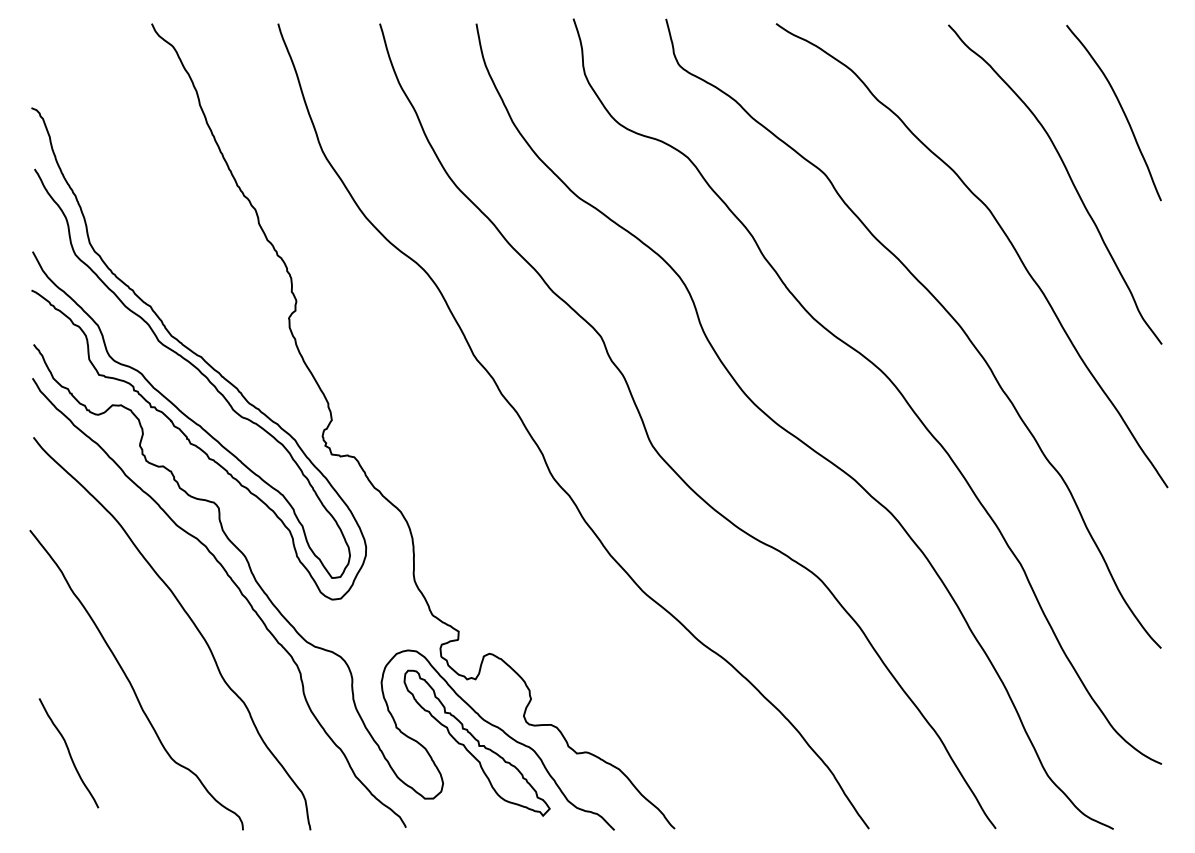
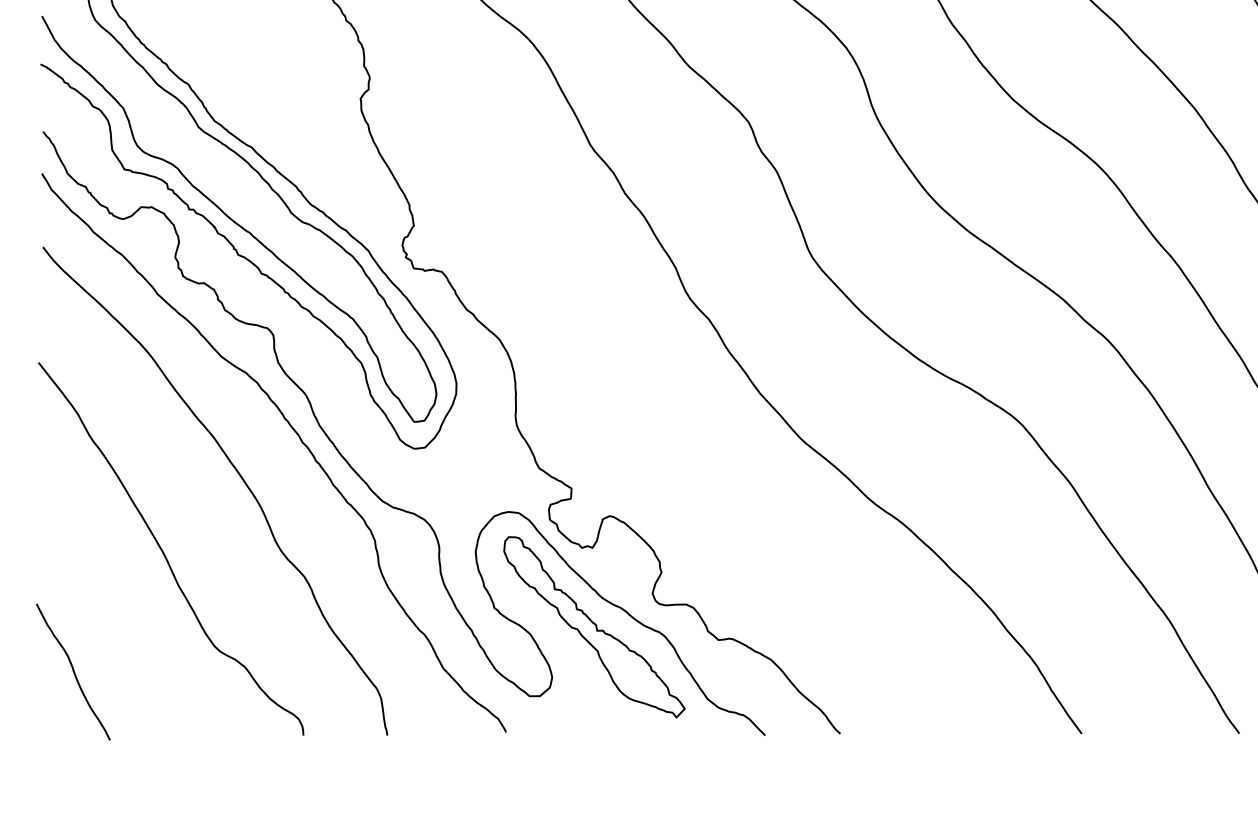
curve: (68, 753) -> (72, 672), moved

